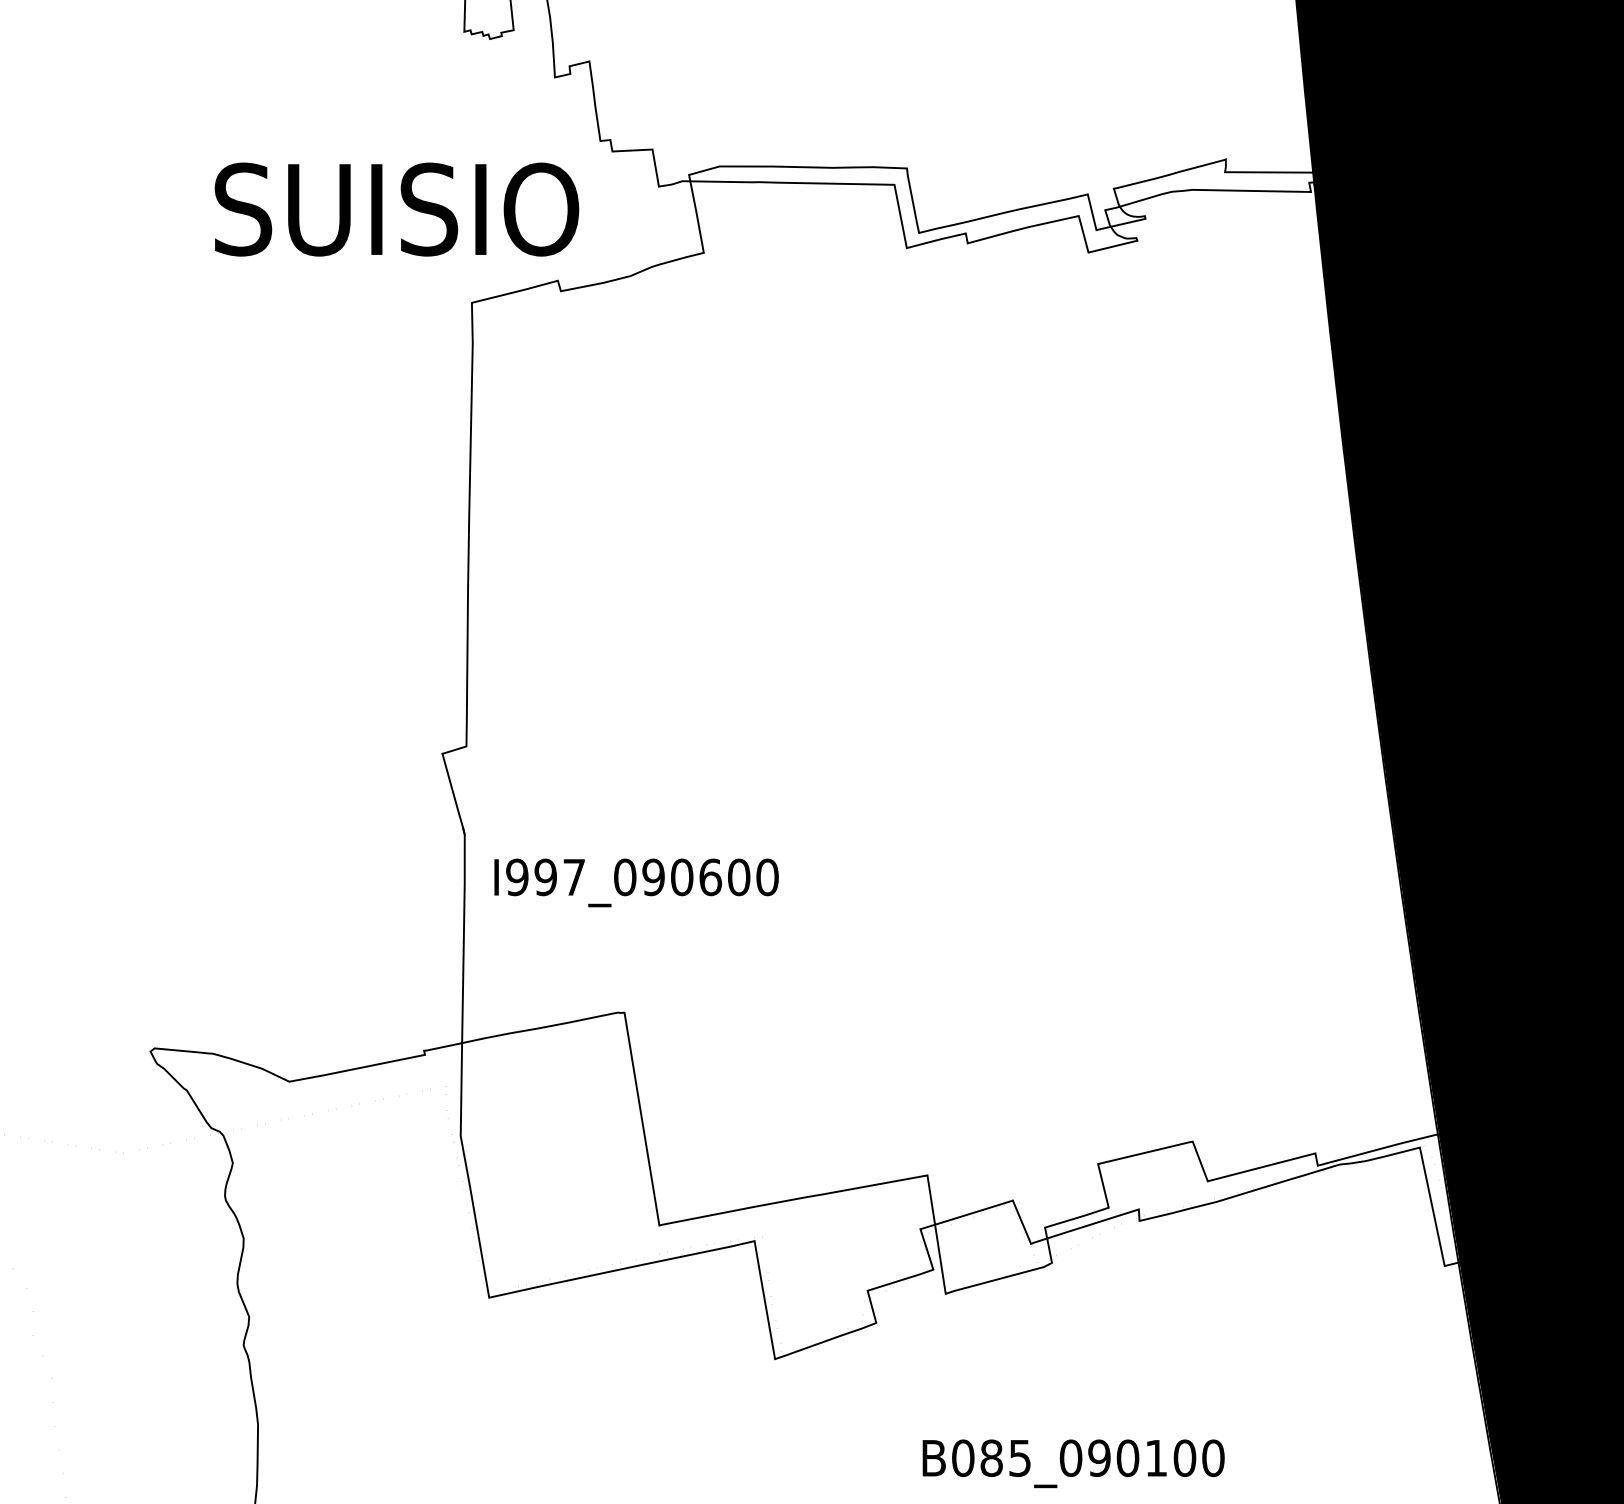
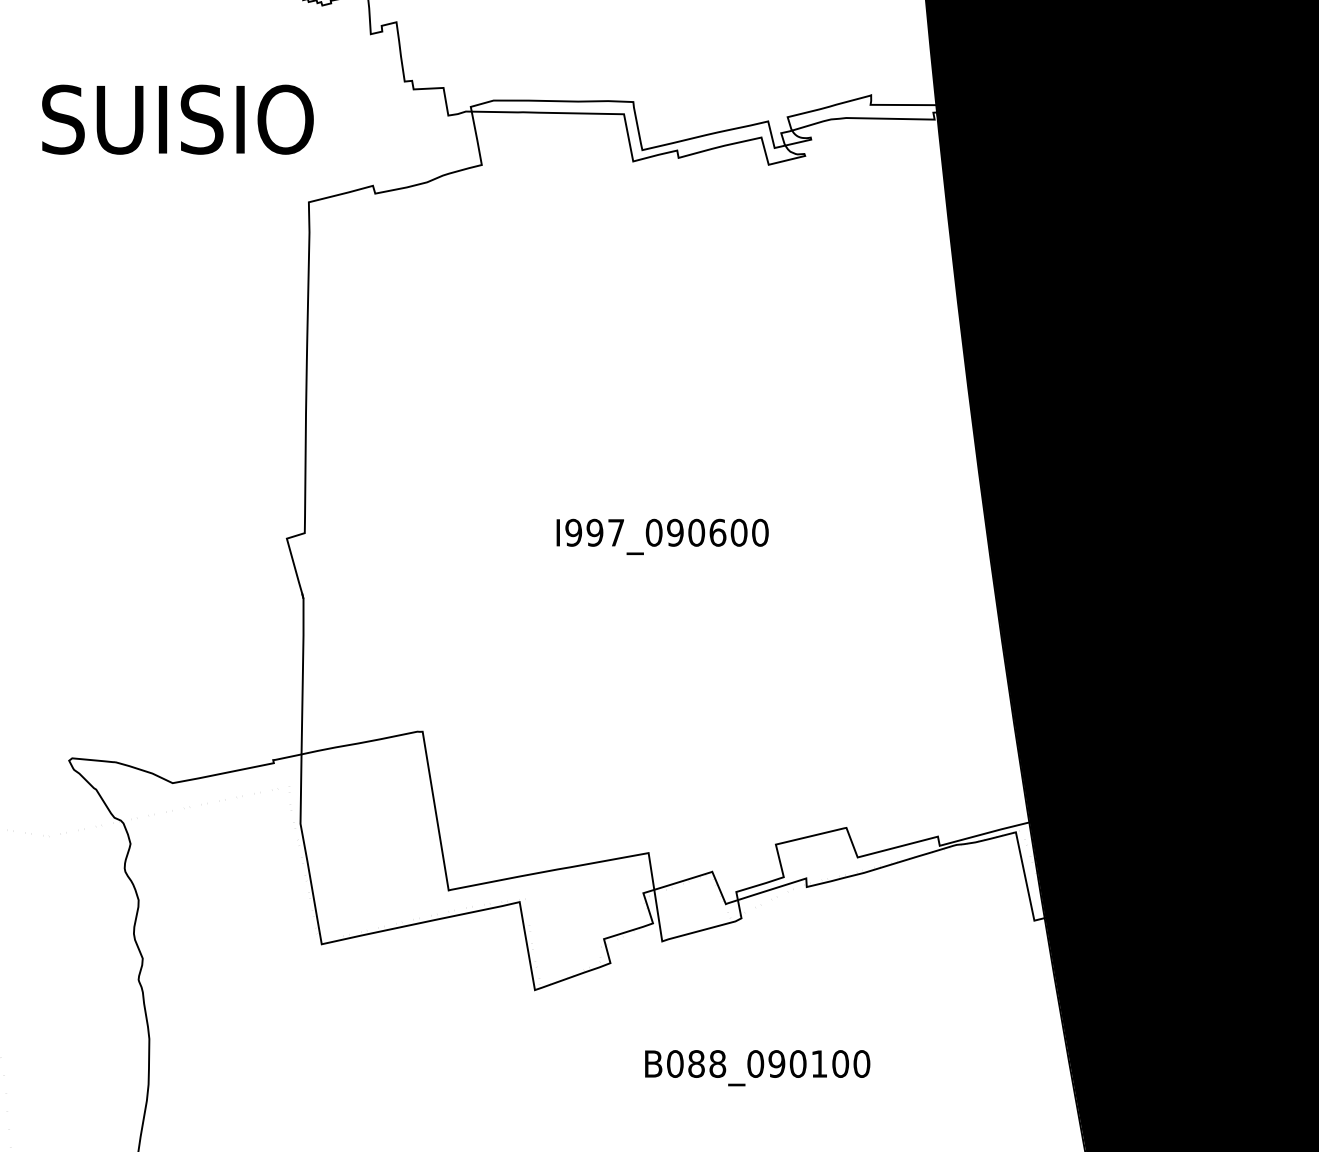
text: (396, 209) -> (177, 119), moved
text: (636, 882) -> (662, 536), moved
text: (1019, 1457) -> (717, 1063), B085_090100 -> B088_090100

